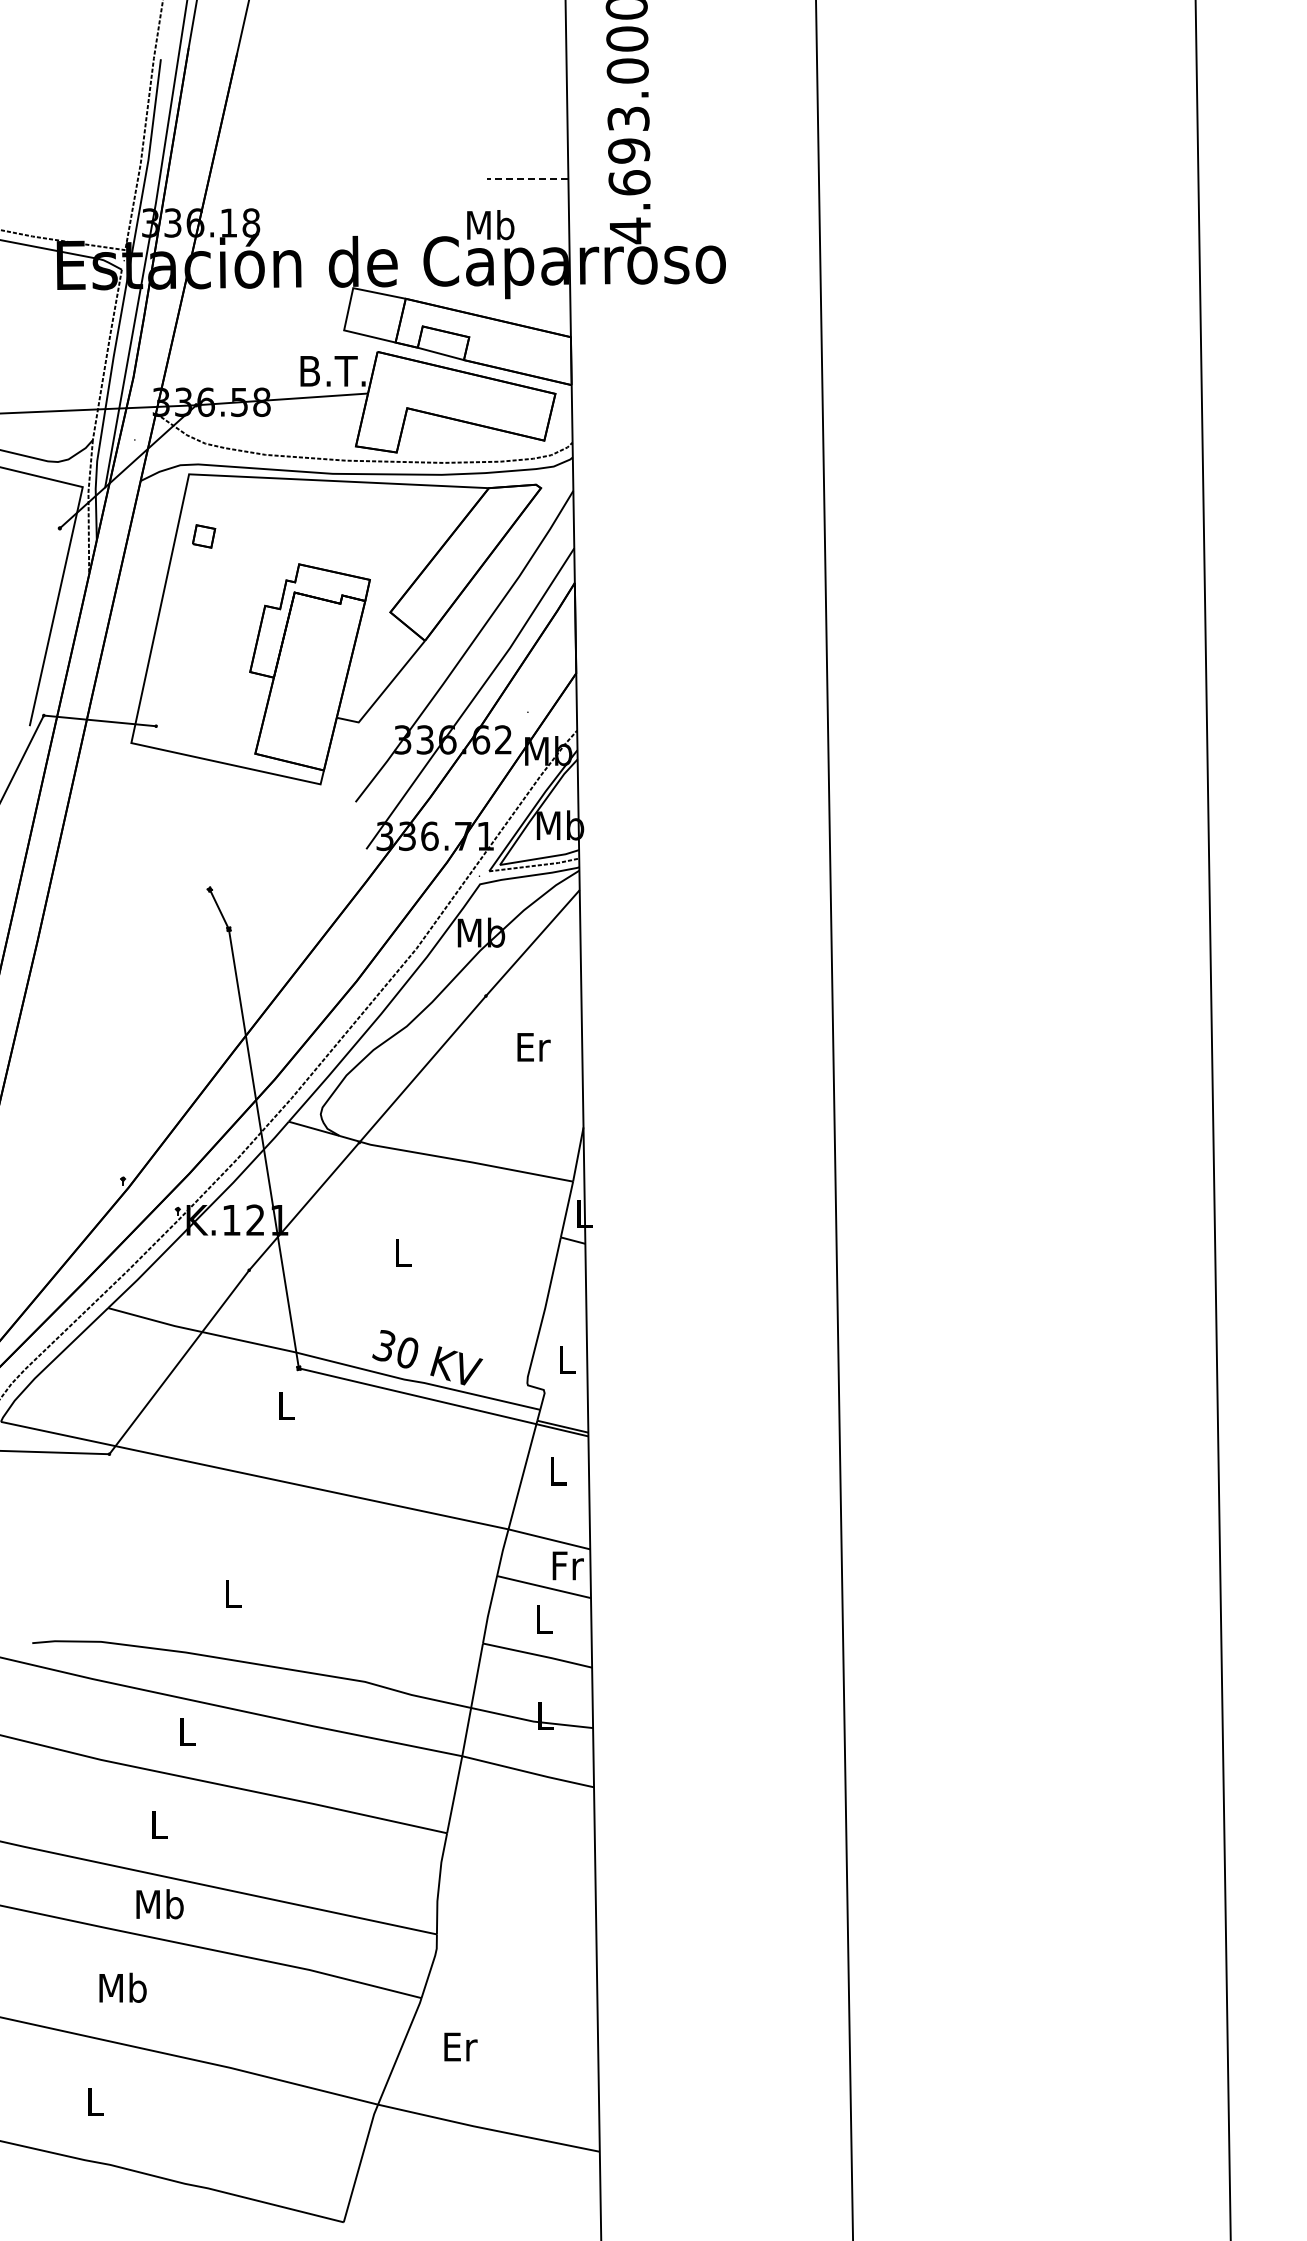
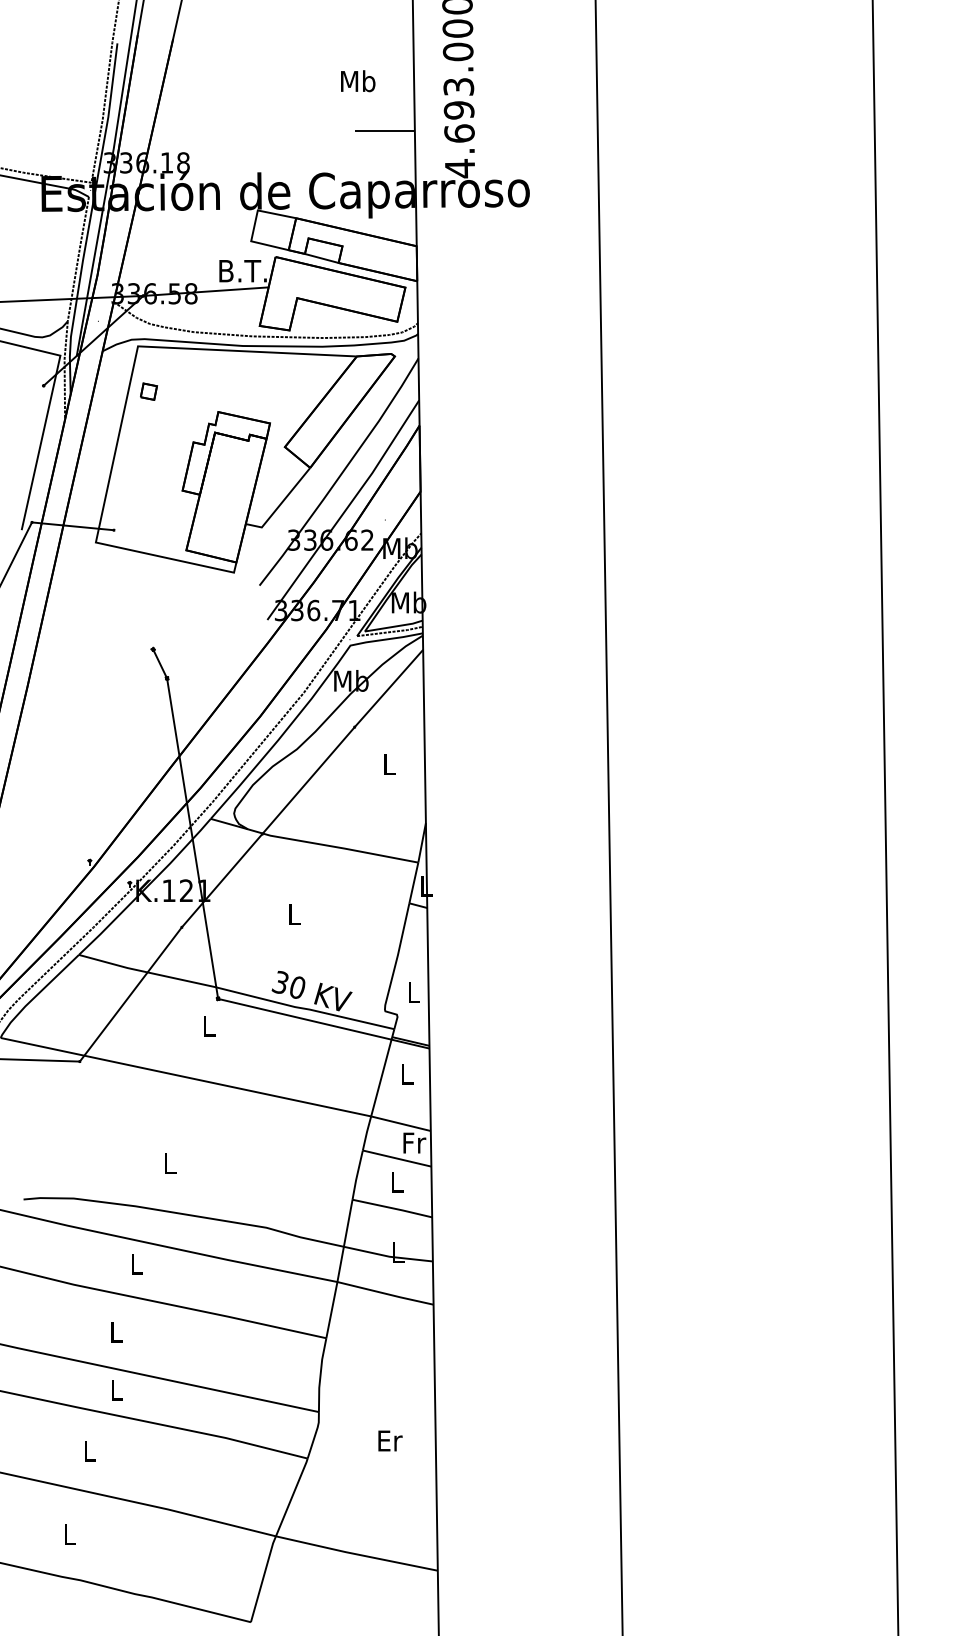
line: (527, 179) -> (385, 131), dashed -> solid
text: (490, 225) -> (358, 81), moved
text: (533, 1047) -> (389, 764), Er -> L
text: (159, 1904) -> (116, 1390), Mb -> L
text: (122, 1987) -> (89, 1450), Mb -> L
text: (460, 2046) -> (390, 1440), moved

